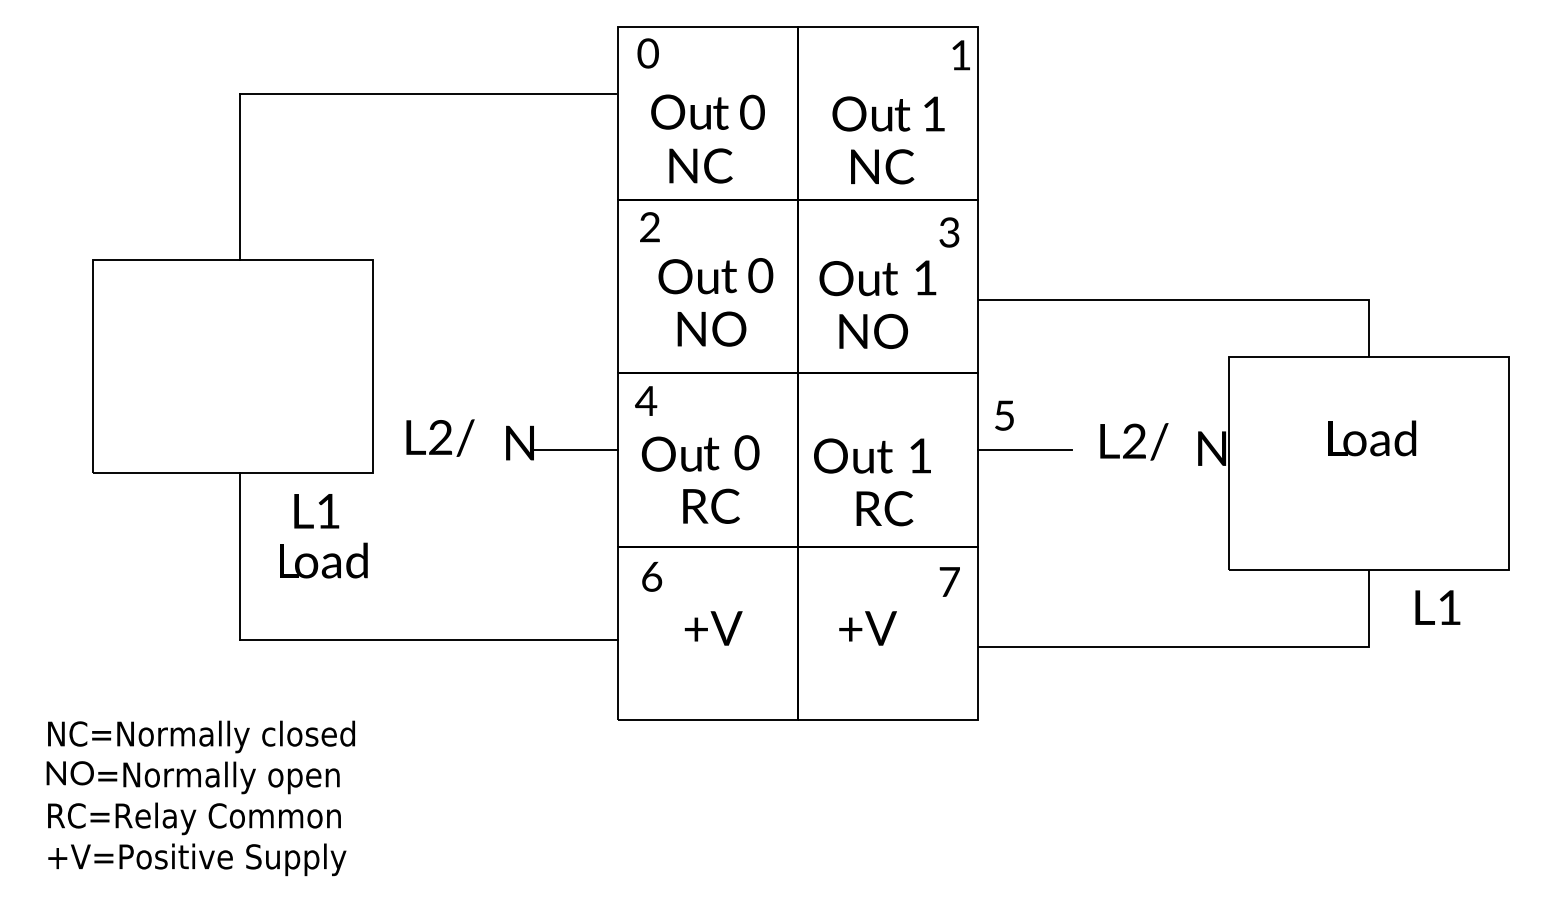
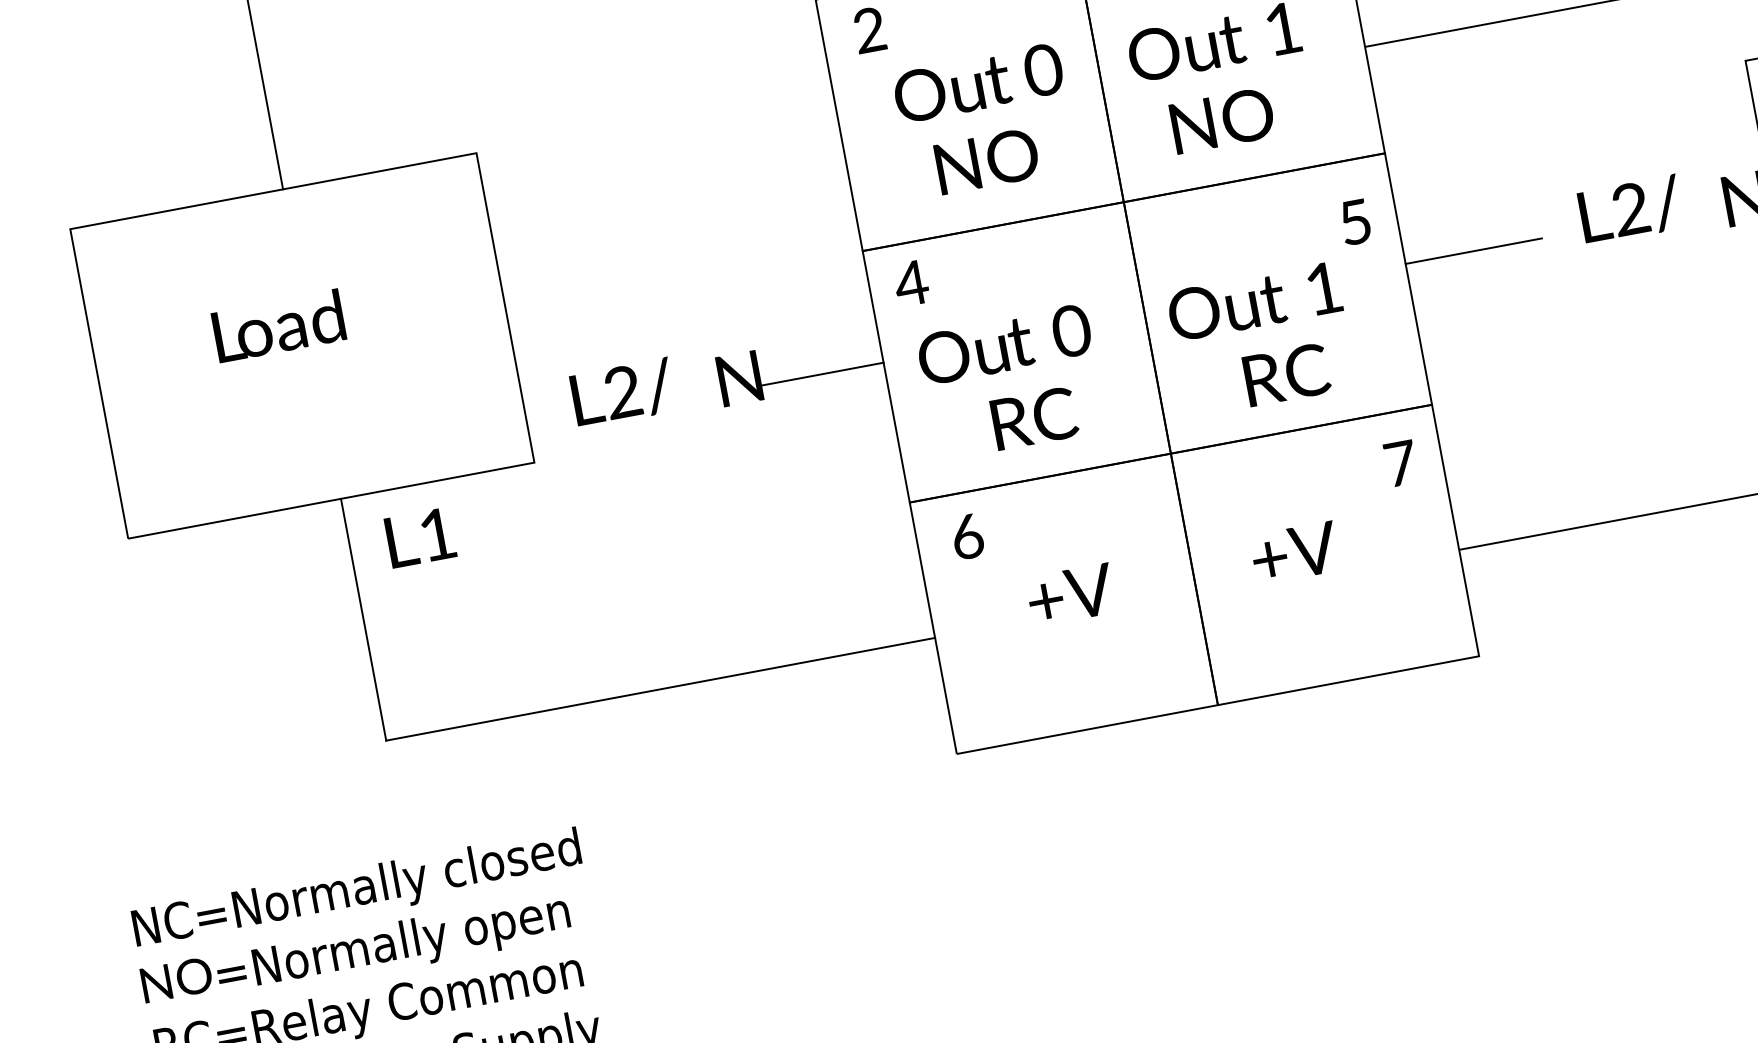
text: (1004, 415) -> (1355, 221), moved
text: (316, 511) -> (420, 538), moved
text: (323, 560) -> (278, 325), moved

